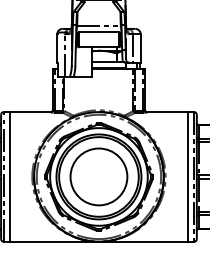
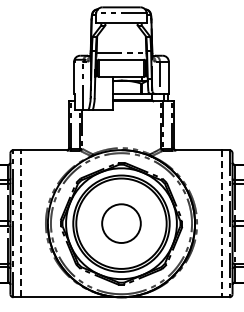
line: (9, 176) -> (20, 223), solid -> dashed
circle: (98, 176) -> (121, 223), size x0.6
line: (187, 176) -> (222, 223), solid -> dashed

